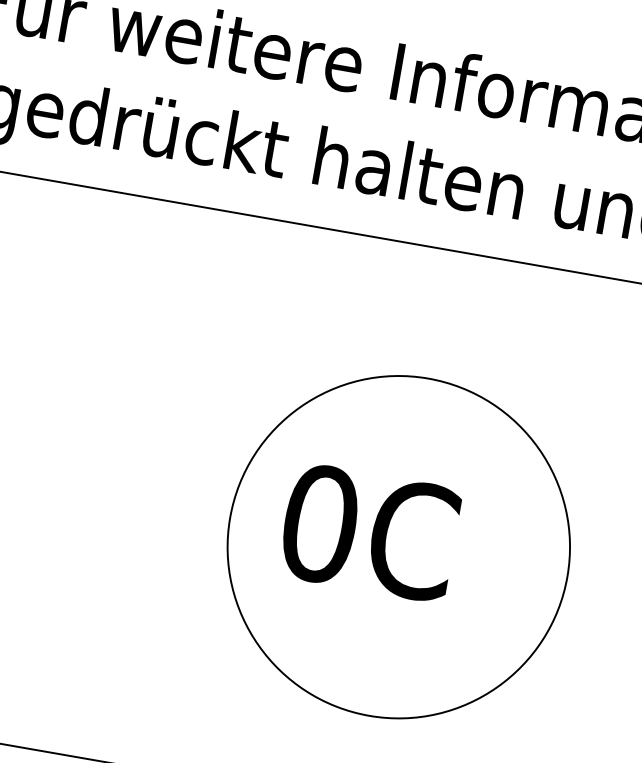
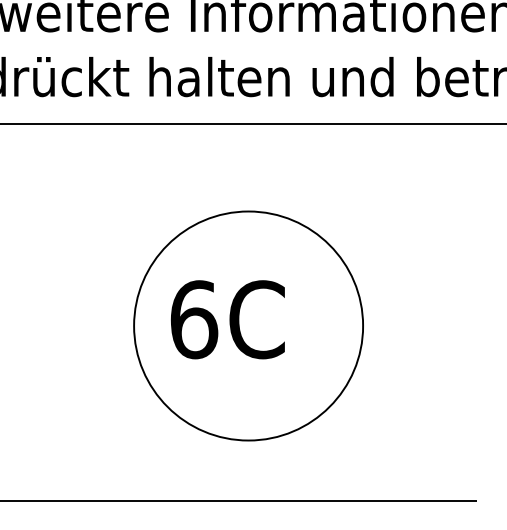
text: (320, 523) -> (194, 319), 0C -> 6C

